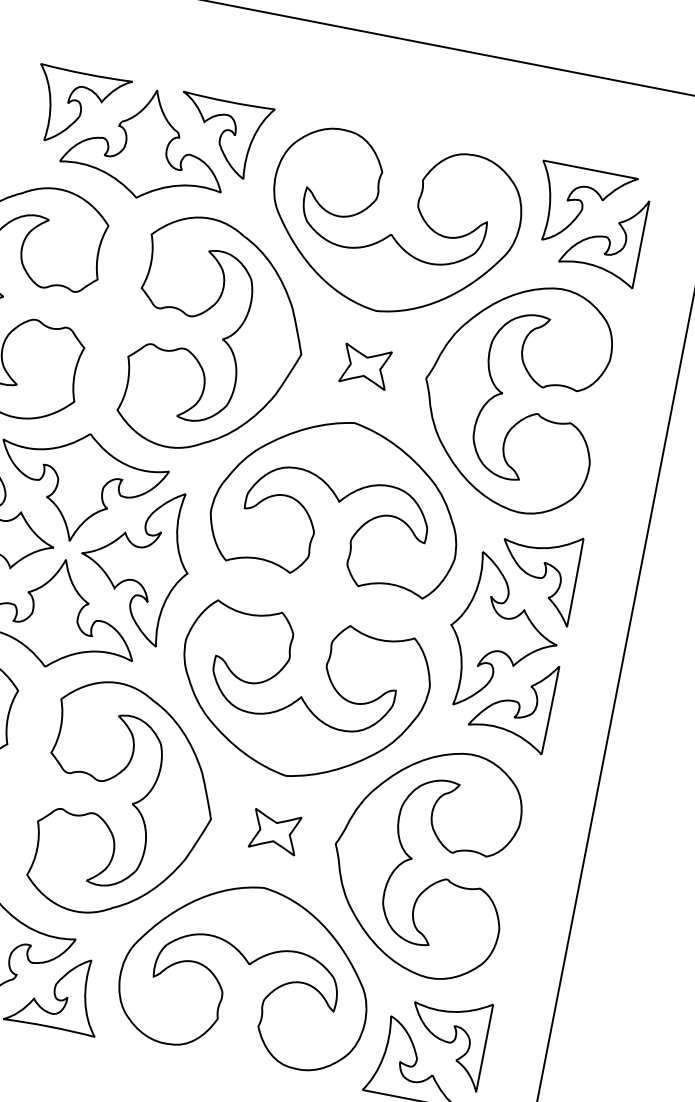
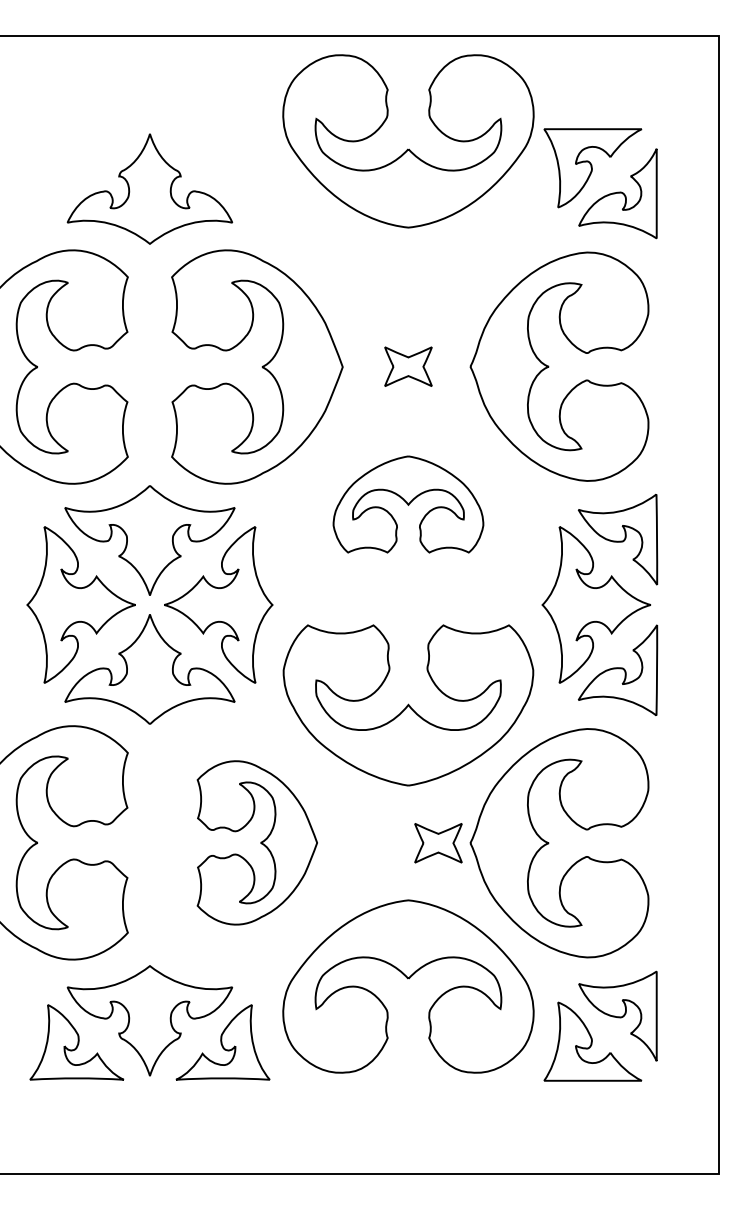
part: (79, 109) -> (76, 167), removed
part: (221, 136) -> (222, 167), removed
part: (390, 233) -> (407, 148), moved
part: (339, 501) -> (408, 504), size x0.6
part: (127, 802) -> (257, 842), size x0.7
part: (275, 832) -> (438, 843), moved

